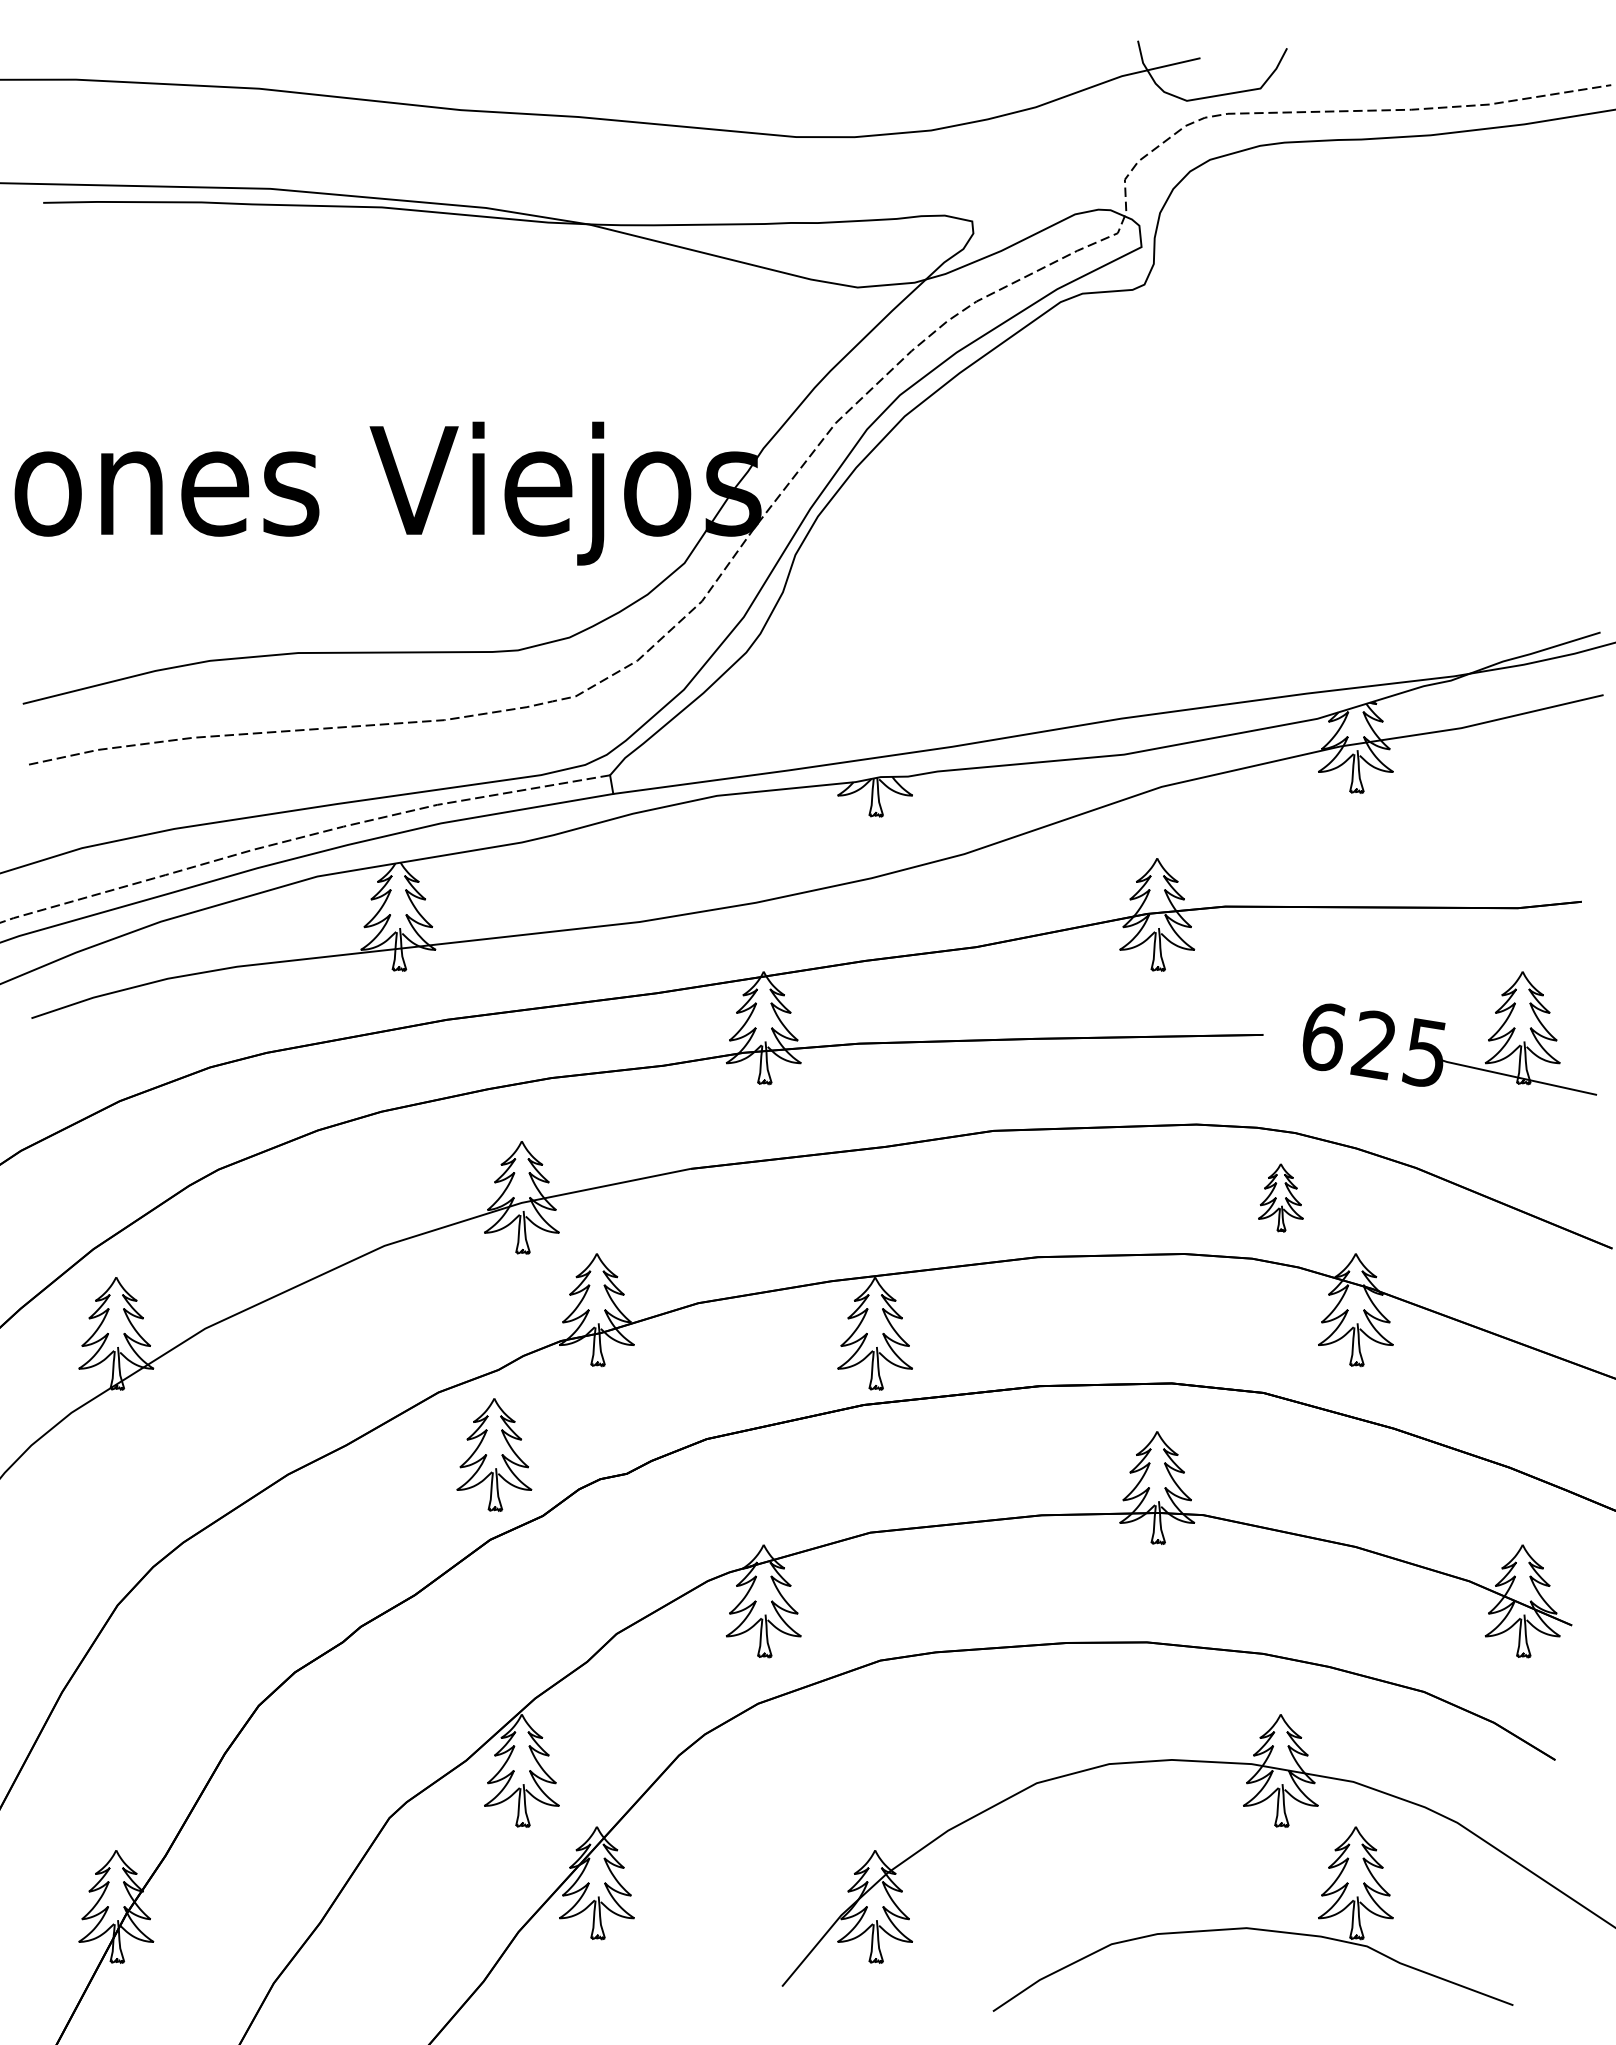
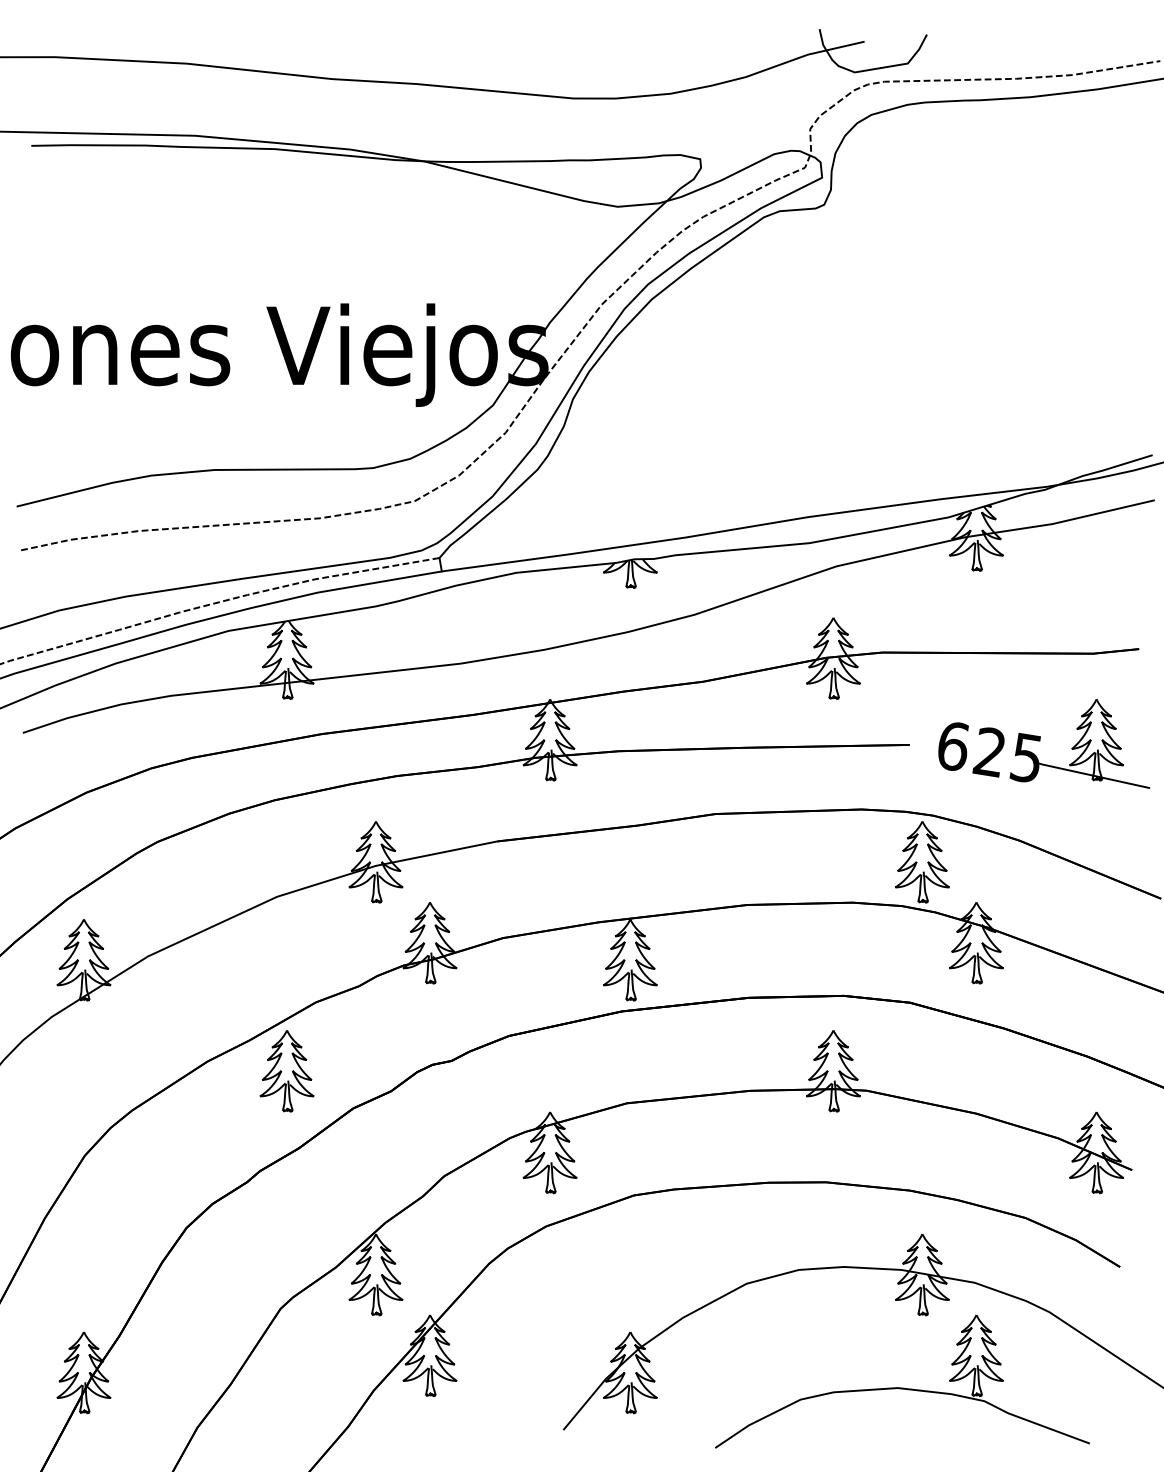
part: (1280, 1197) -> (922, 862), size x1.67
part: (494, 1454) -> (287, 1070), moved

